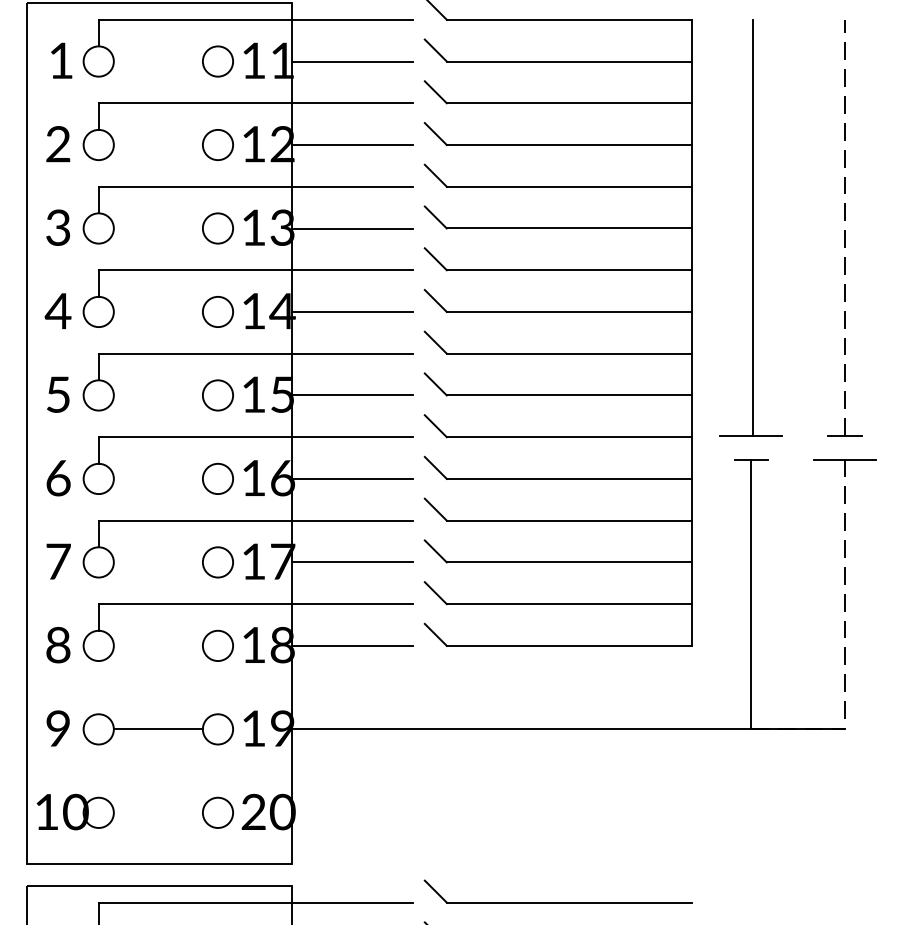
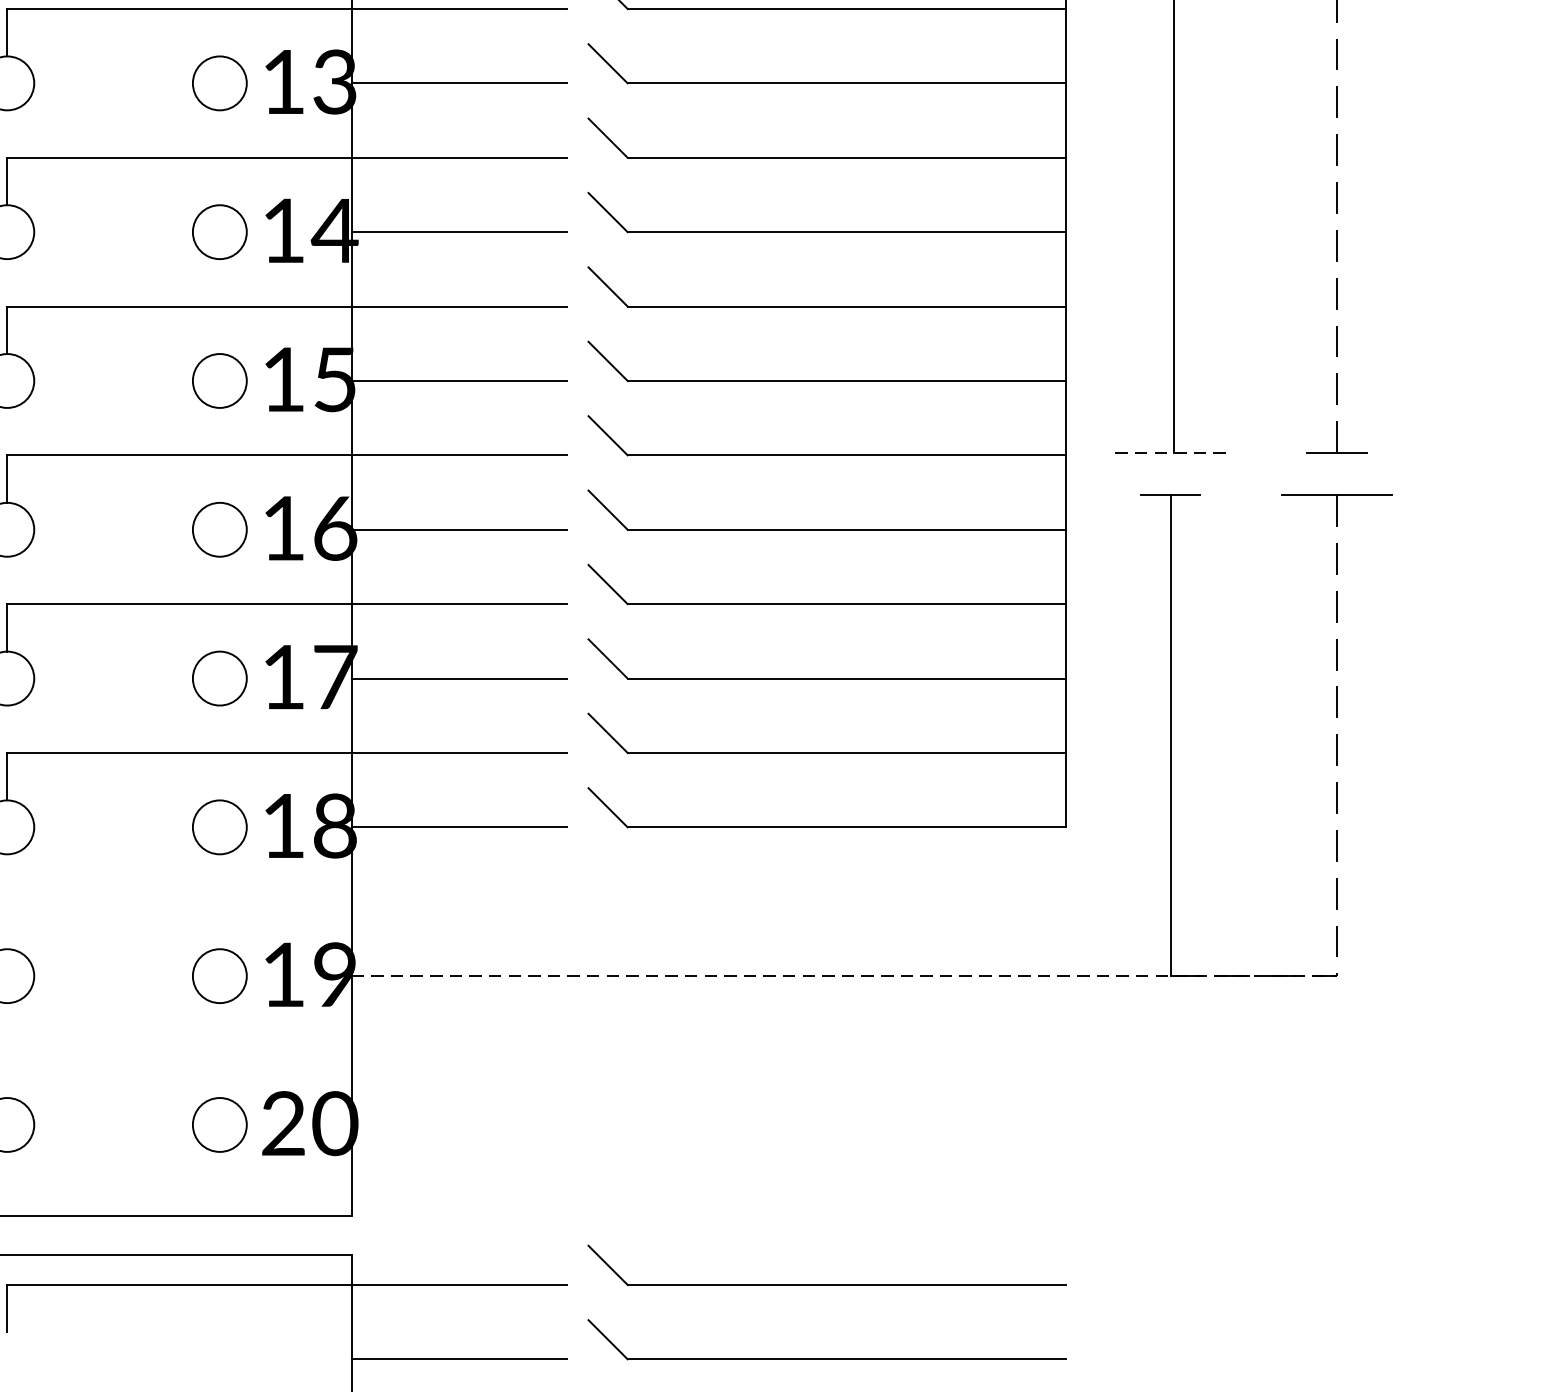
line: (751, 435) -> (1170, 452), solid -> dashed
line: (157, 729) -> (112, 976), removed
line: (568, 729) -> (844, 976), solid -> dashed

